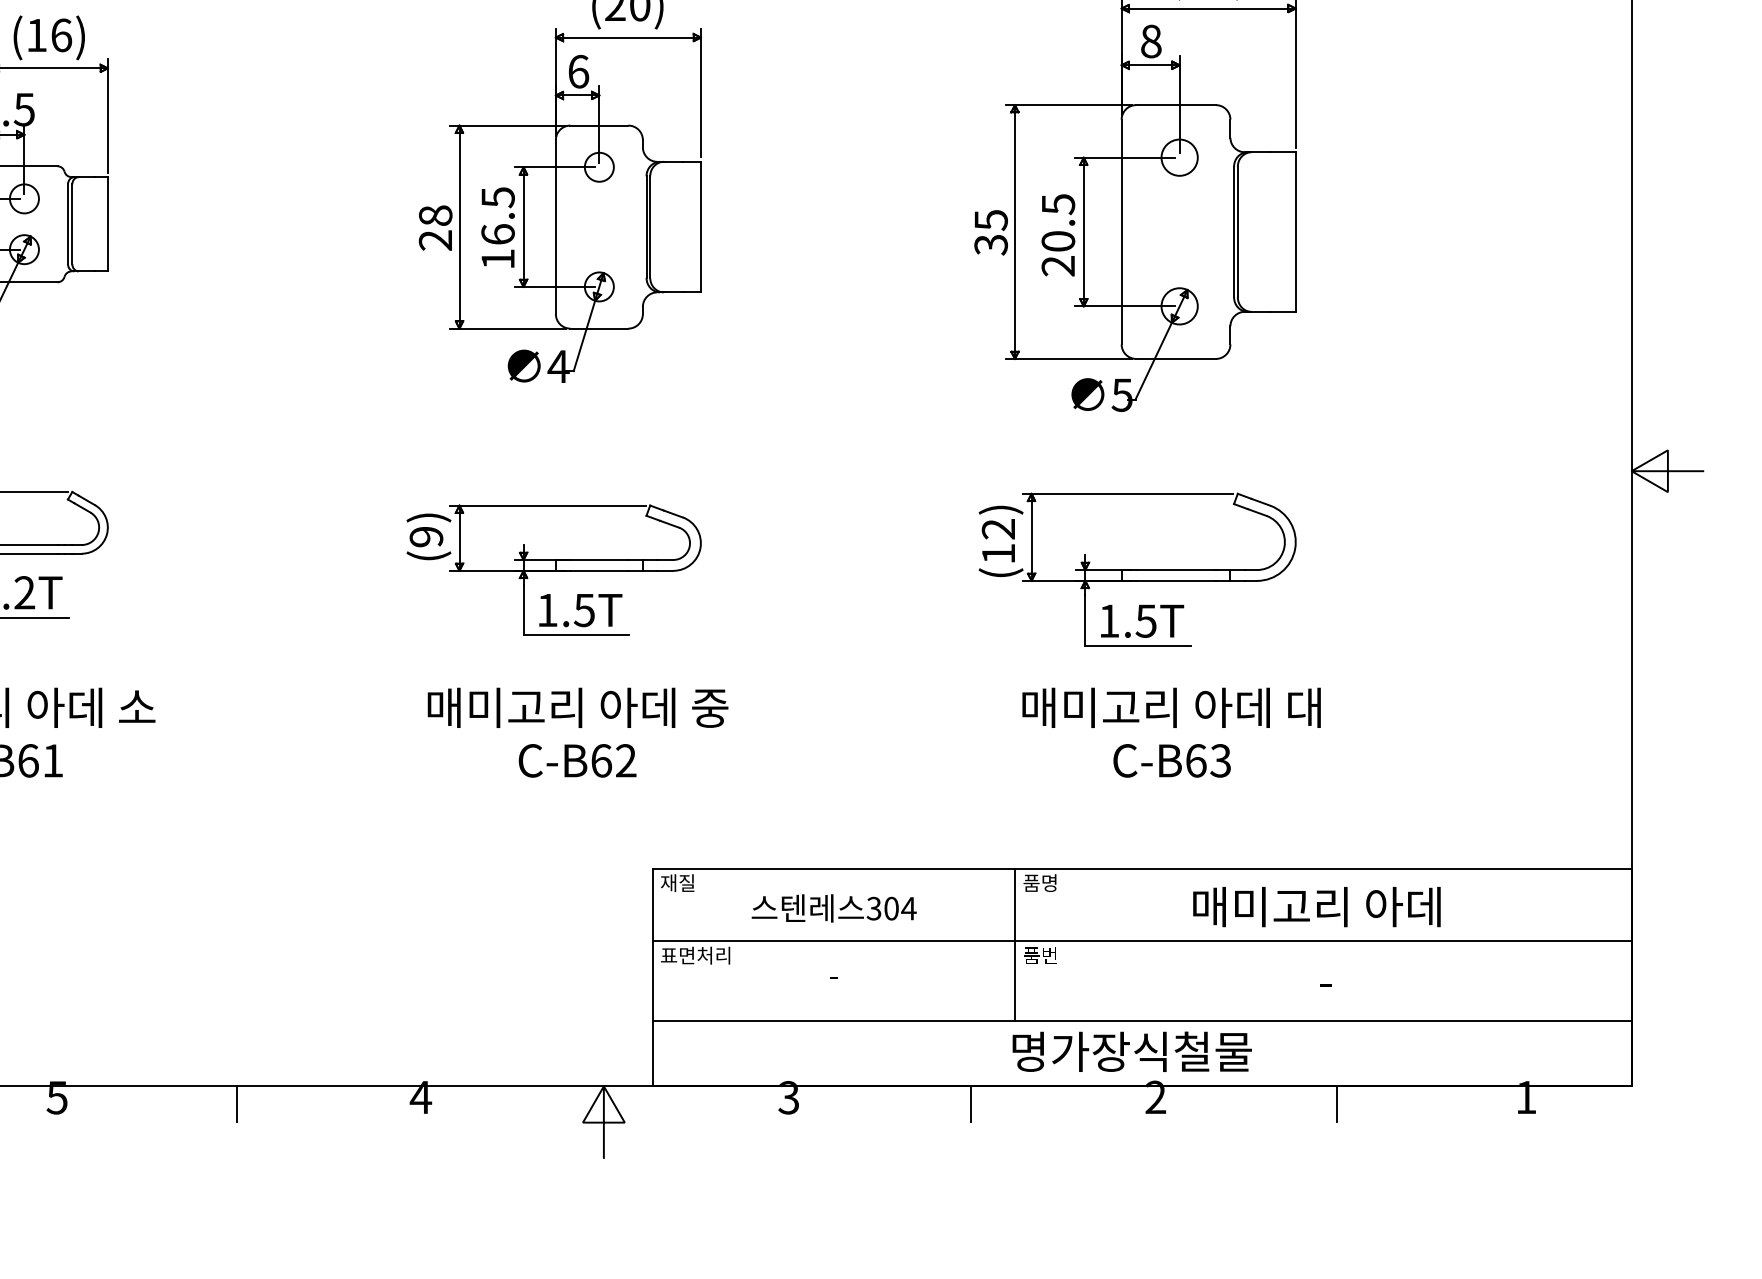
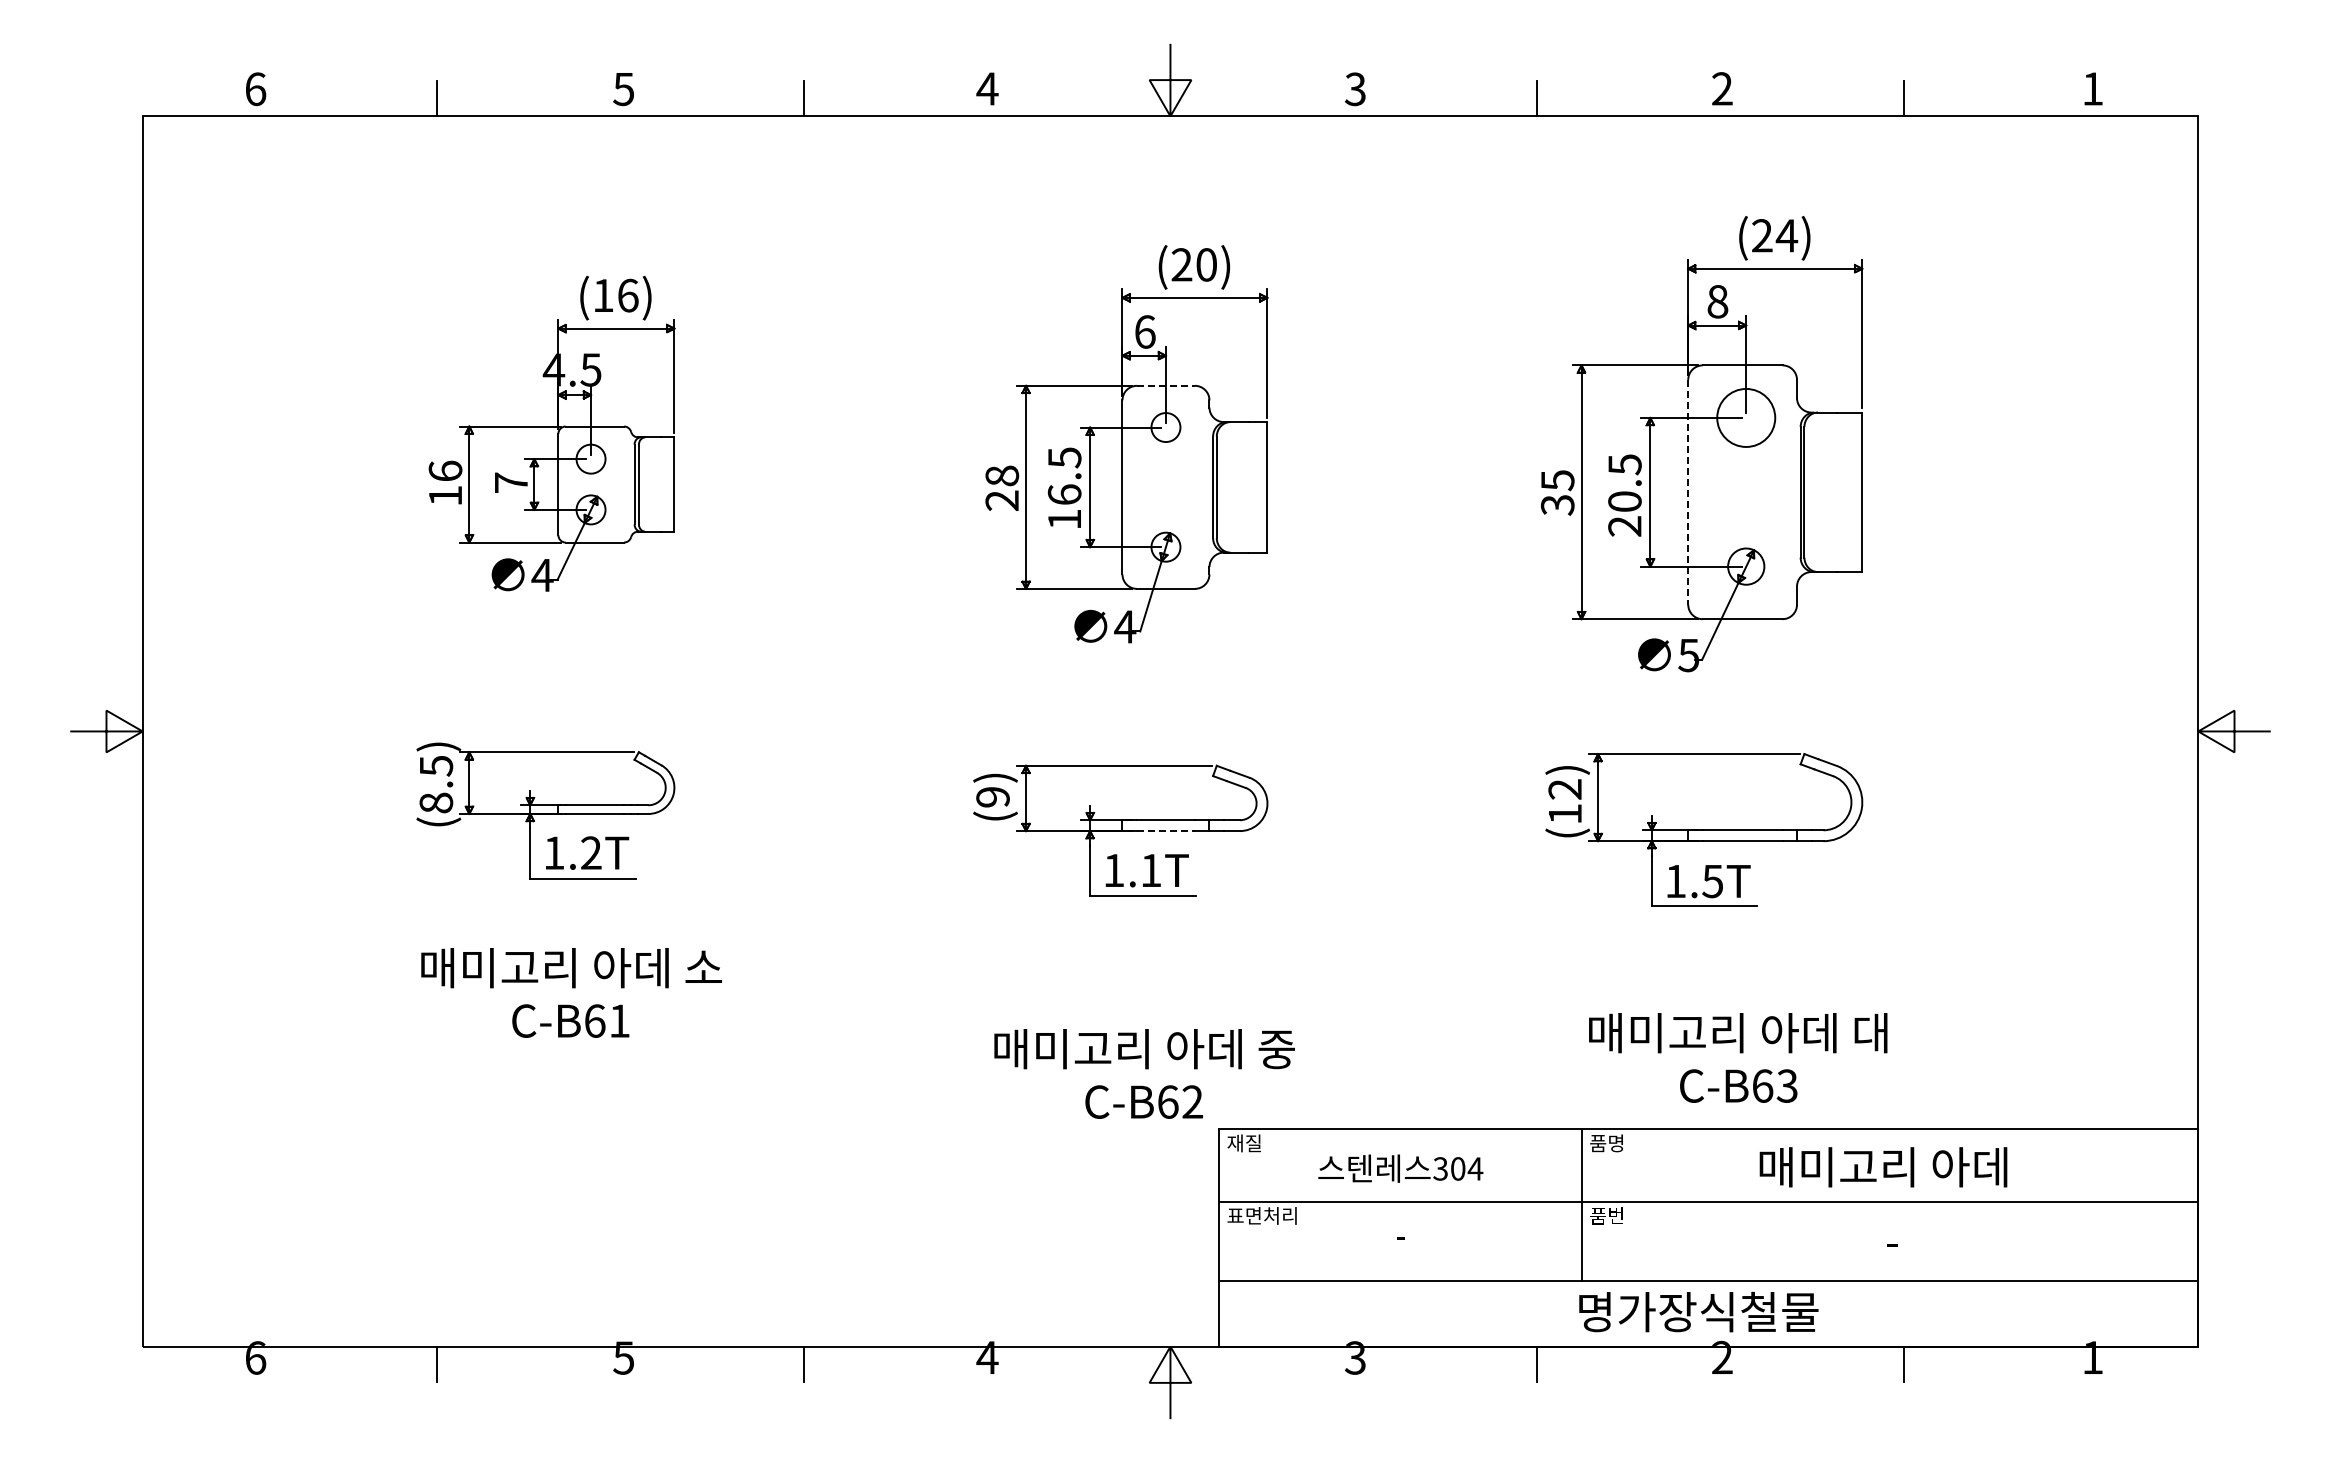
line: (599, 125) -> (1166, 385), solid -> dashed
circle: (1179, 157) -> (1746, 417), size x1.6
line: (1121, 232) -> (1688, 492), solid -> dashed
line: (599, 571) -> (1166, 831), solid -> dashed
text: (583, 610) -> (1150, 870), 1.5T -> 1.1T
text: (577, 732) -> (1144, 1073), moved
text: (1171, 732) -> (1738, 1057), moved

